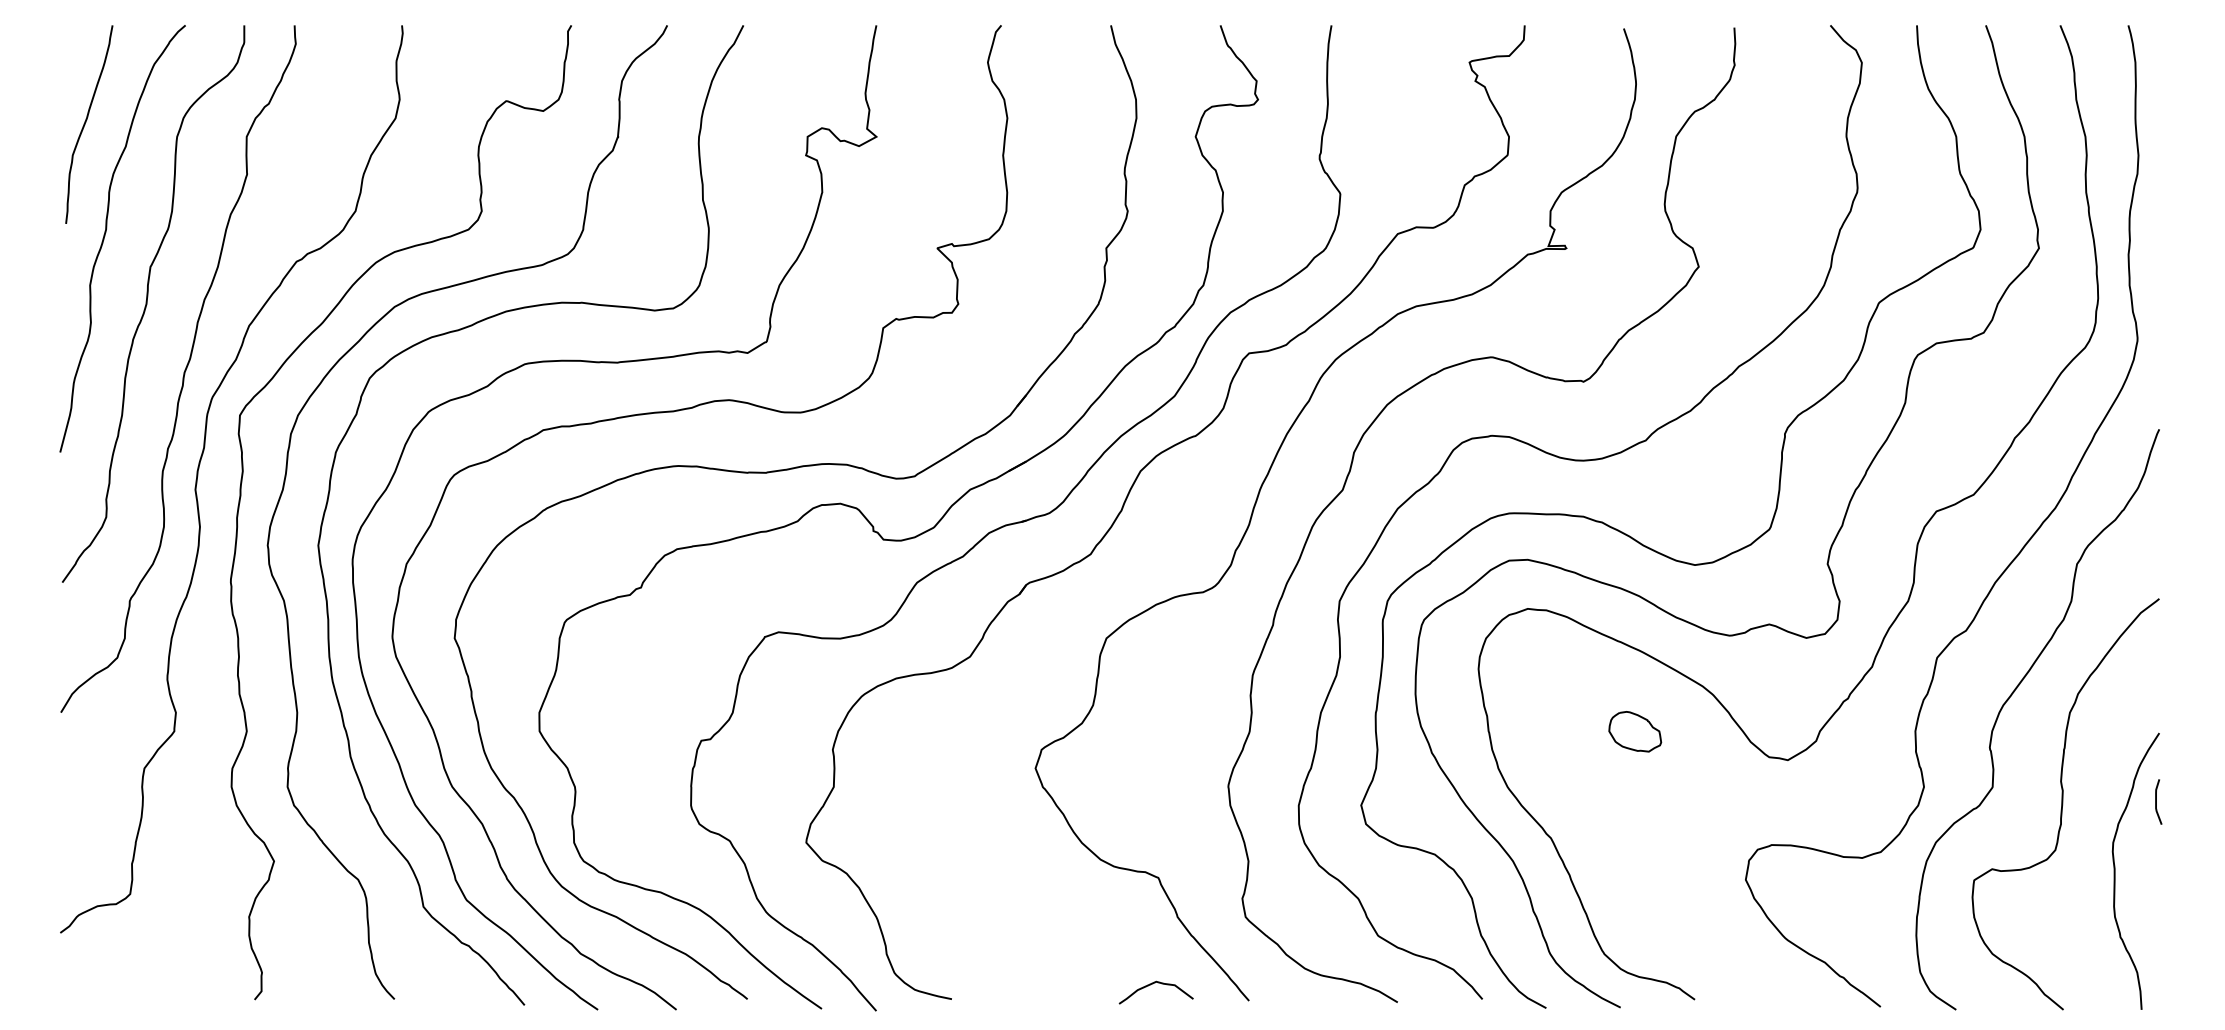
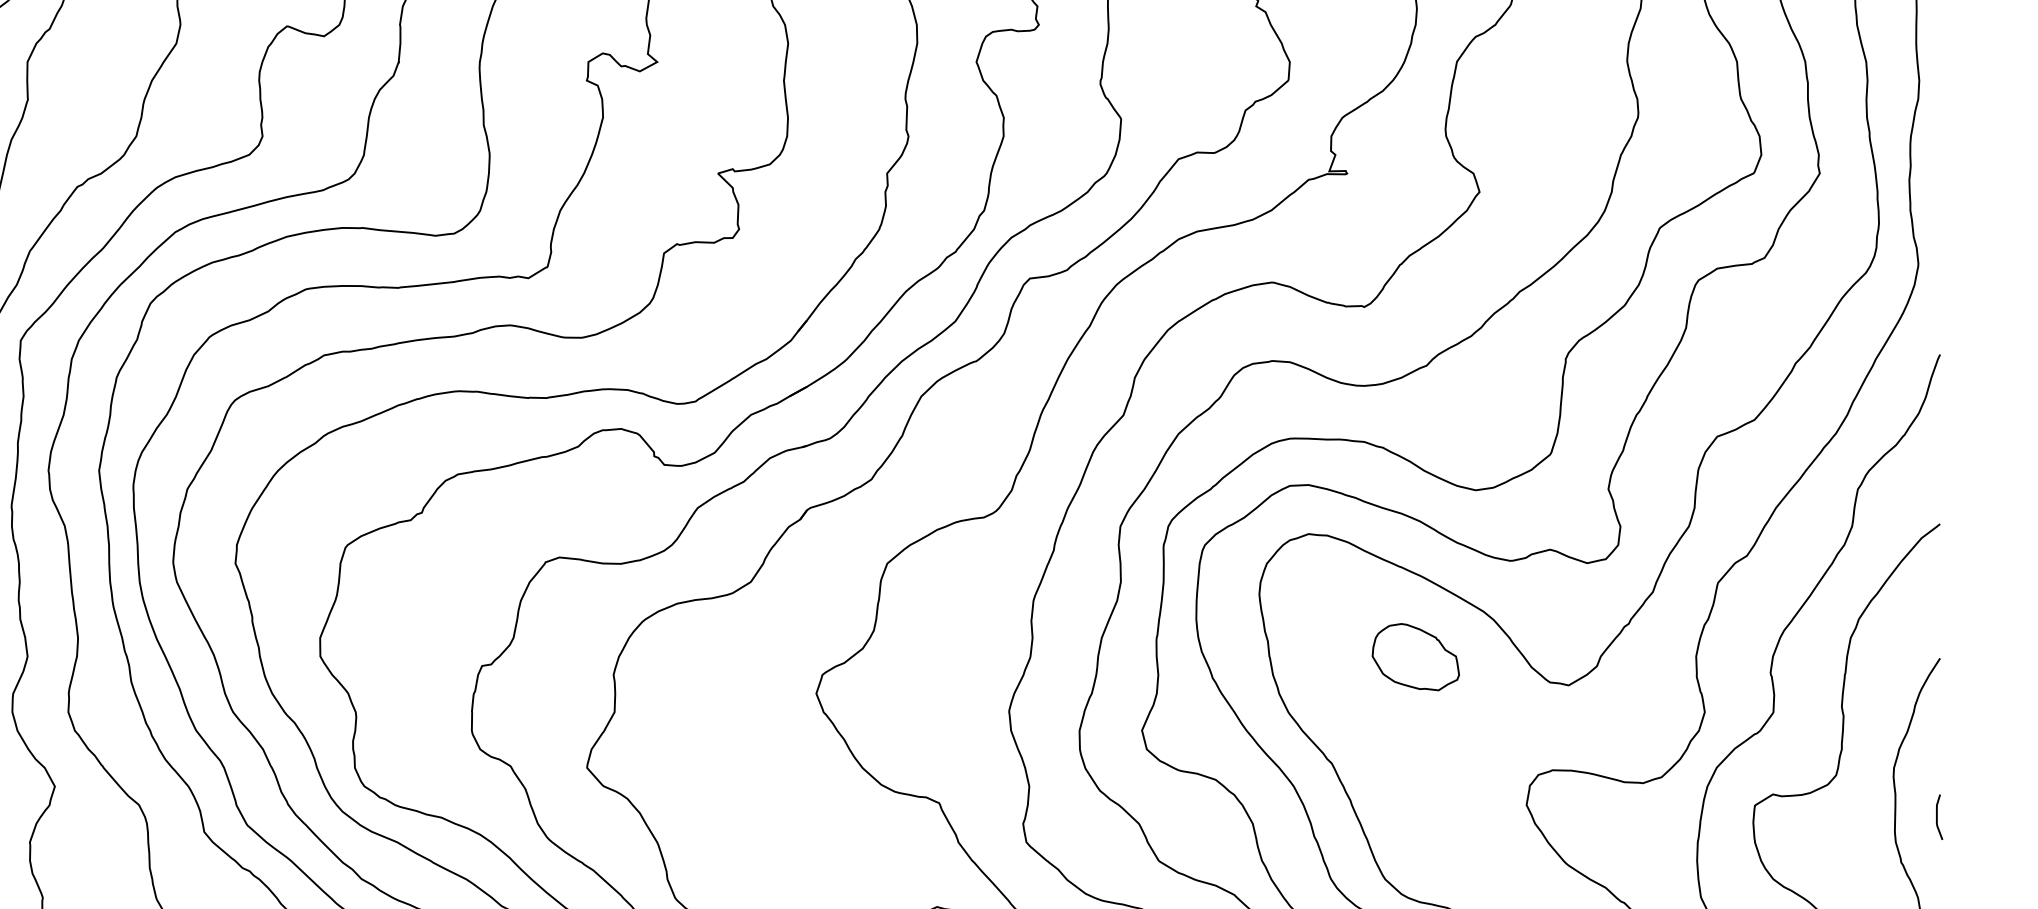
part: (1635, 731) -> (1416, 656), size x1.67
curve: (2156, 801) -> (1937, 816), moved

